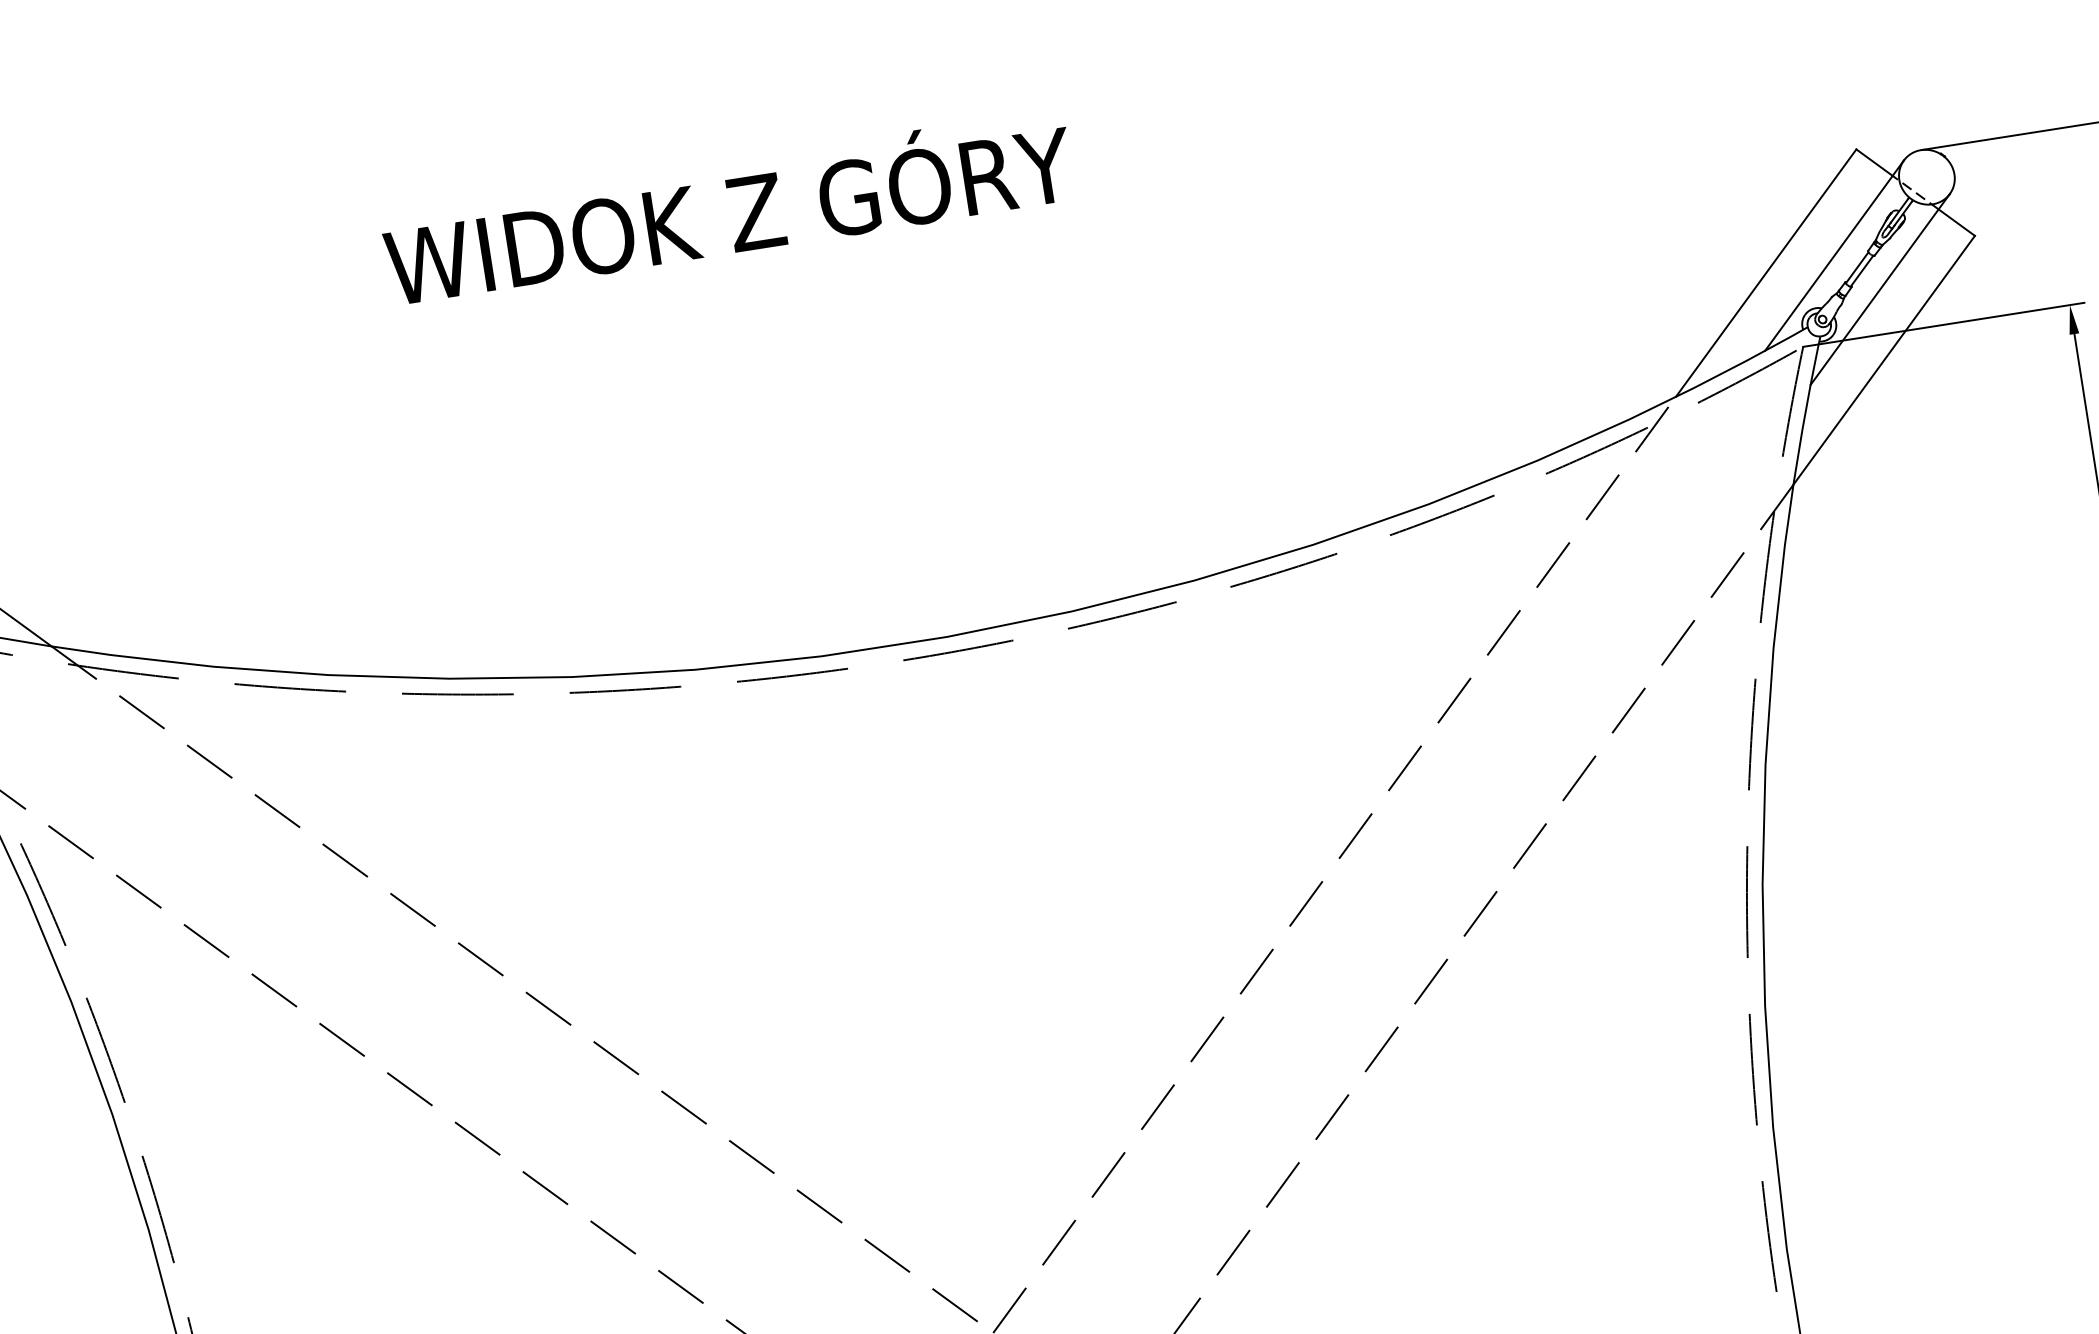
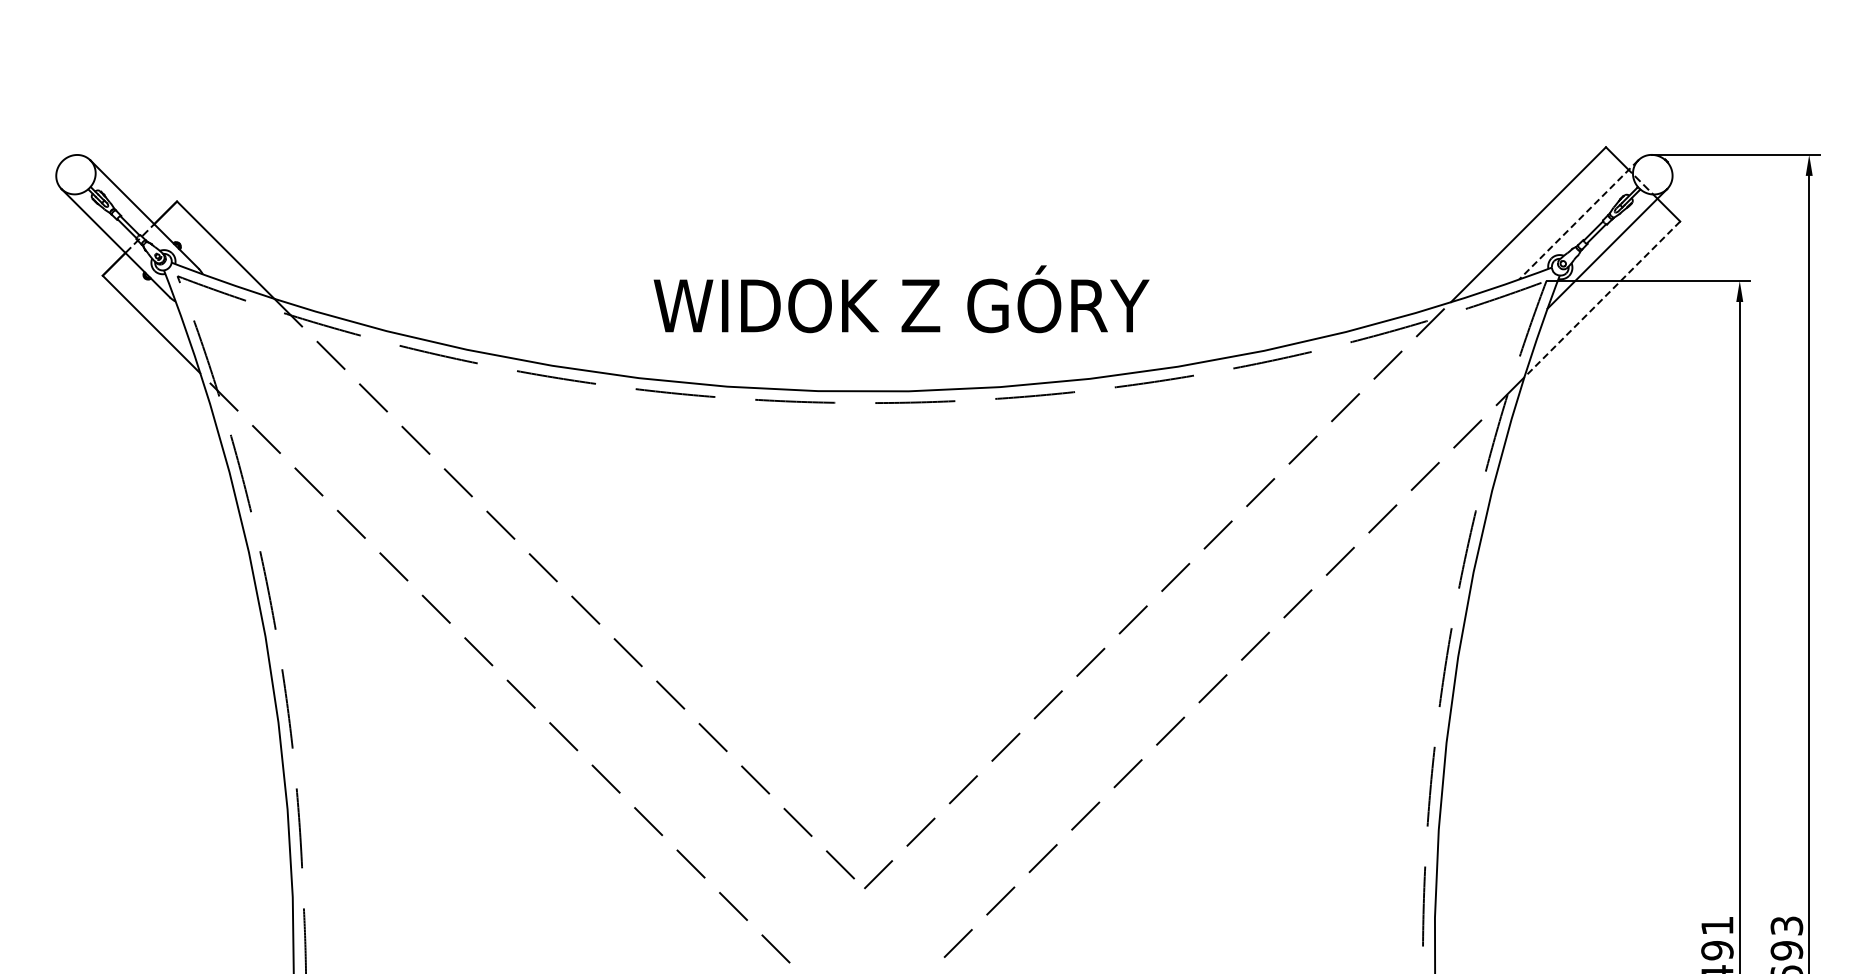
text: (728, 207) -> (901, 299), moved
line: (1834, 256) -> (1578, 220), solid -> dashed
line: (1883, 360) -> (1601, 299), solid -> dashed

